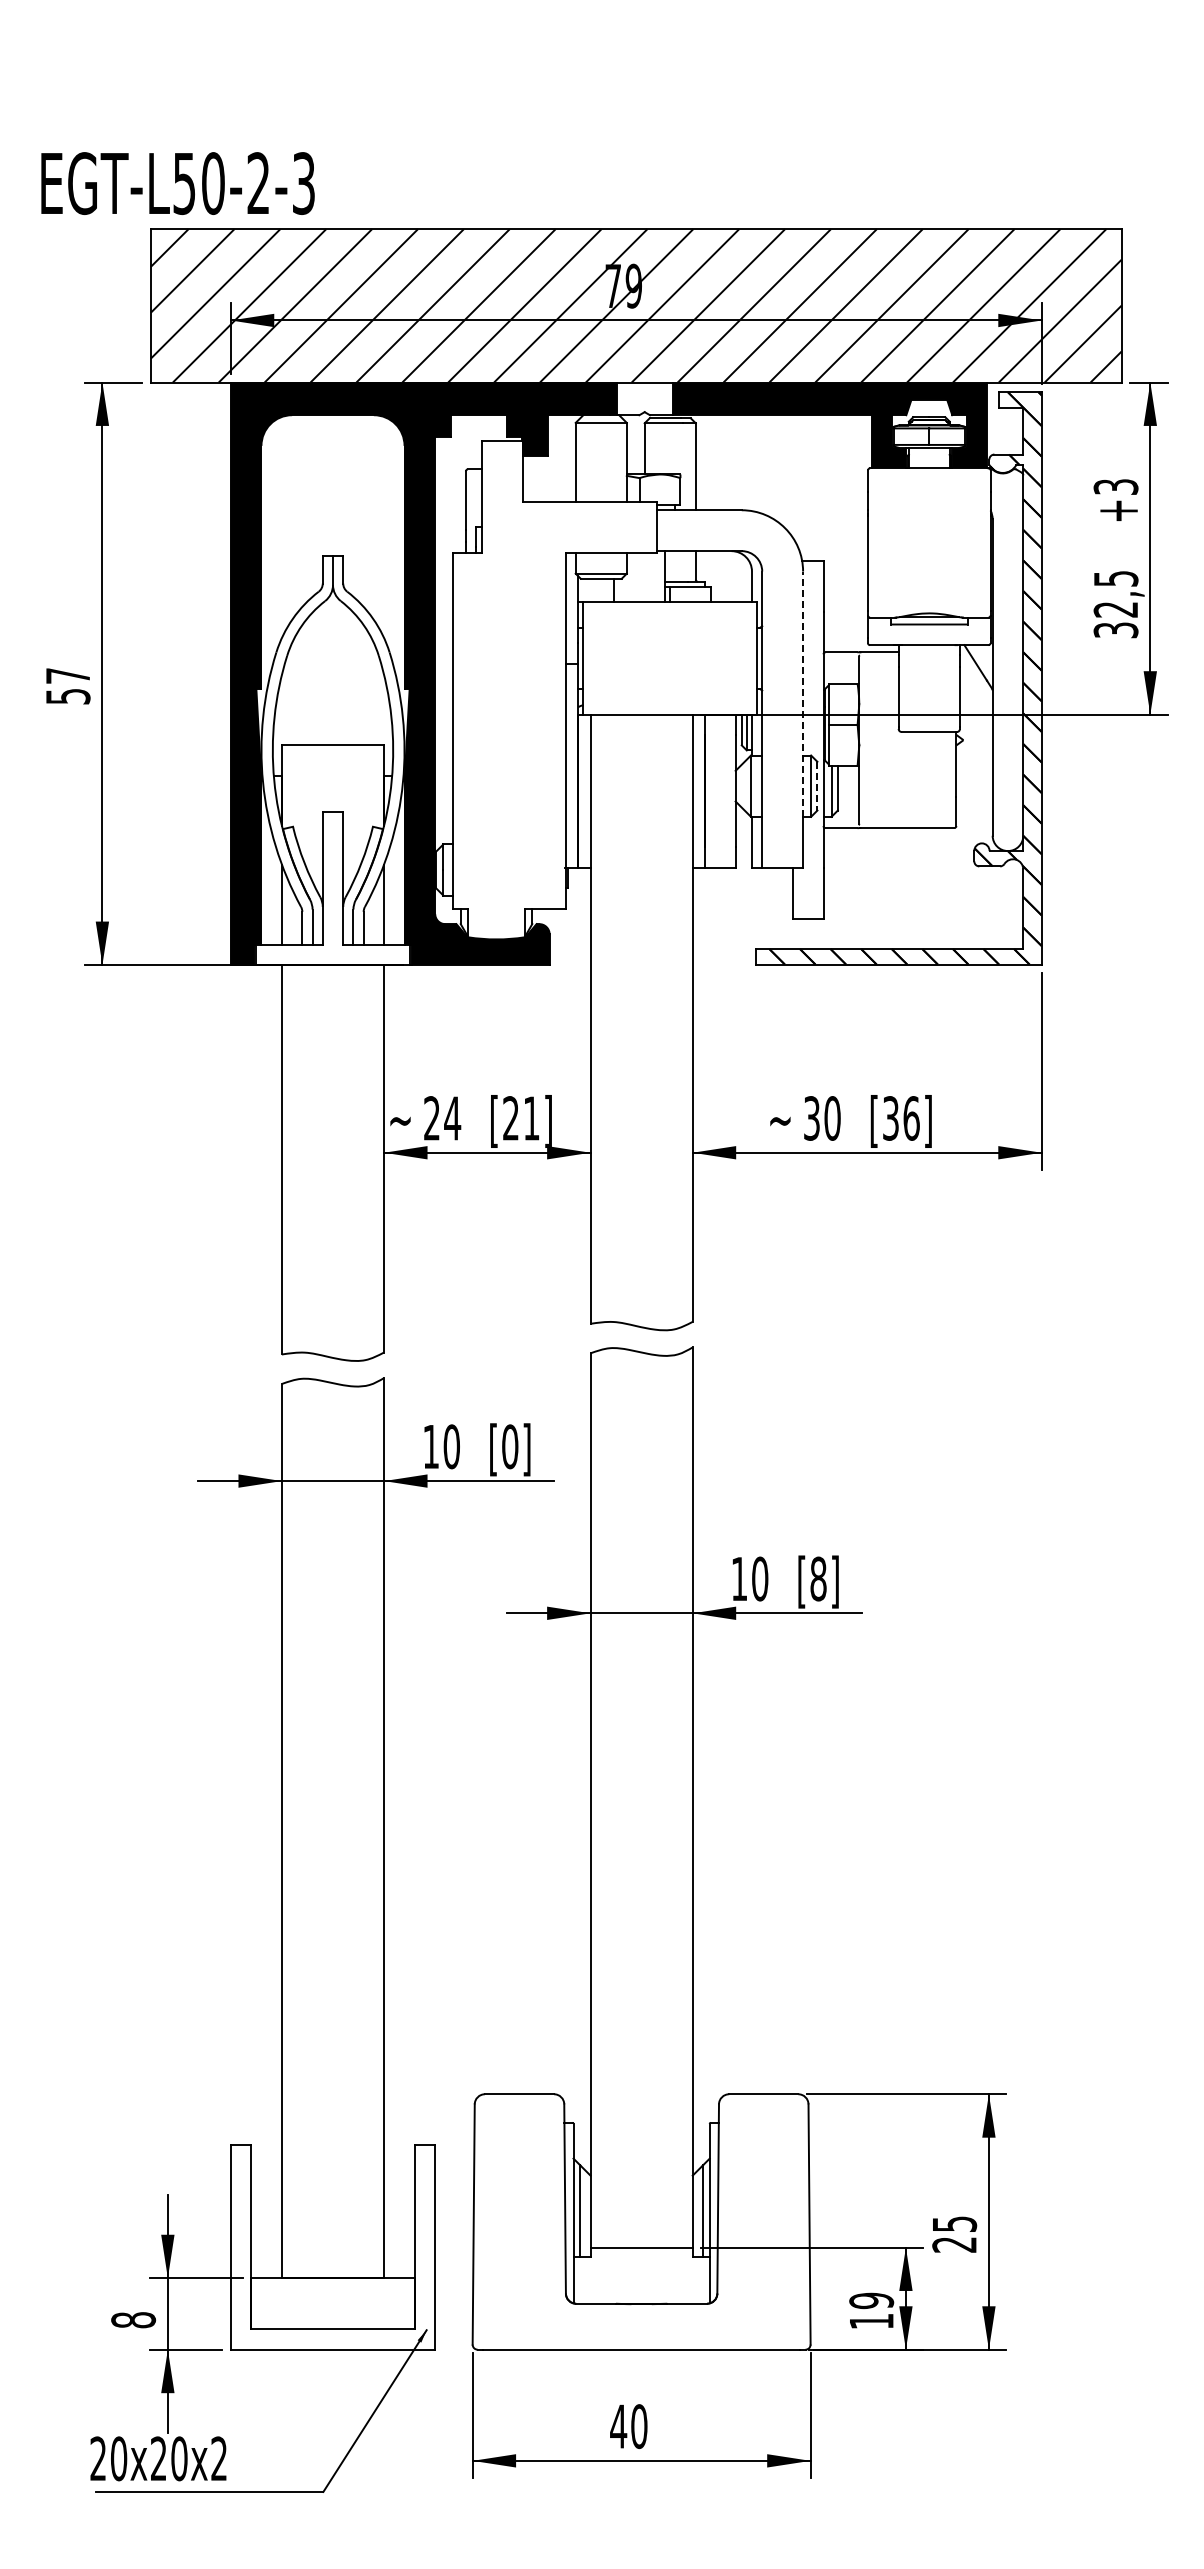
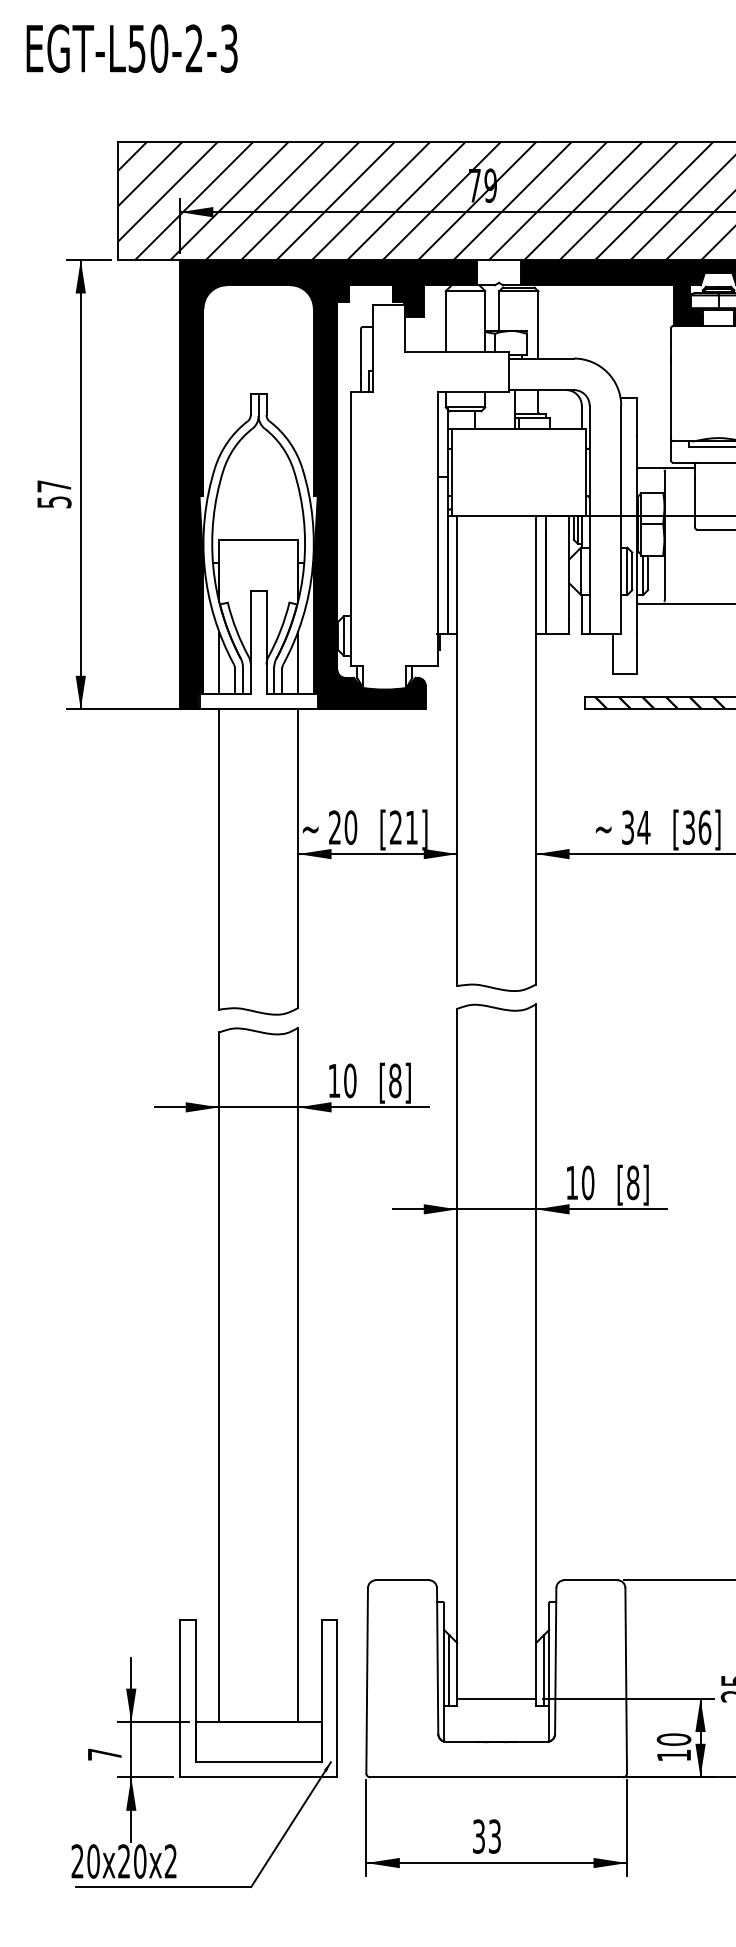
text: (177, 183) -> (131, 48), moved
line: (803, 694) -> (621, 500), dashed -> solid
line: (817, 786) -> (632, 571), dashed -> solid
text: (452, 1118) -> (350, 827), 24 -> 20
text: (832, 1118) -> (643, 827), 30 -> 34
text: (510, 1446) -> (395, 1080), [0] -> [8]
text: (871, 2300) -> (673, 1739), 19 -> 10
text: (133, 2320) -> (104, 1754), 8 -> 7
text: (628, 2426) -> (486, 1836), 40 -> 33

